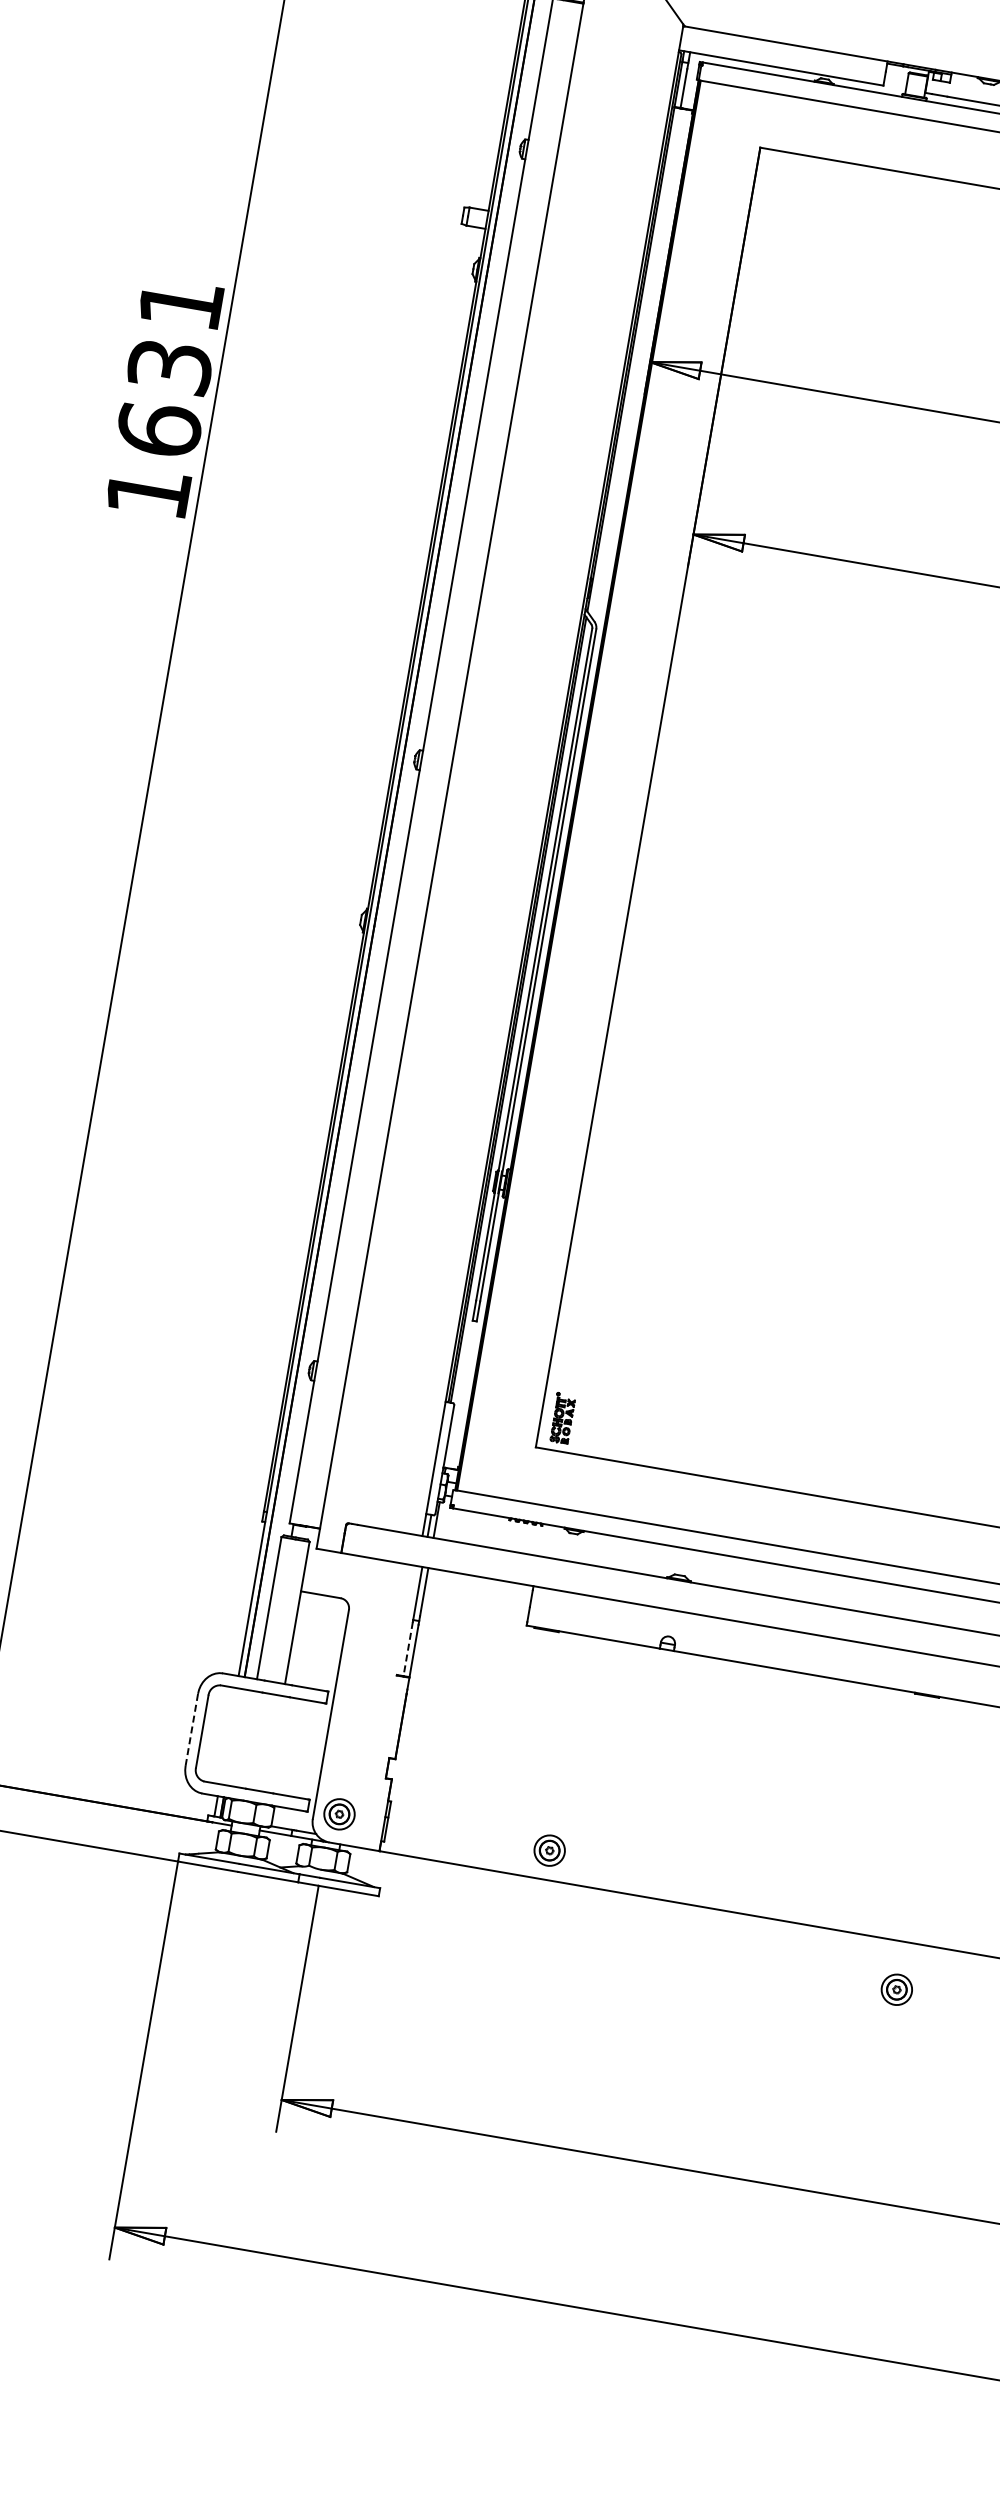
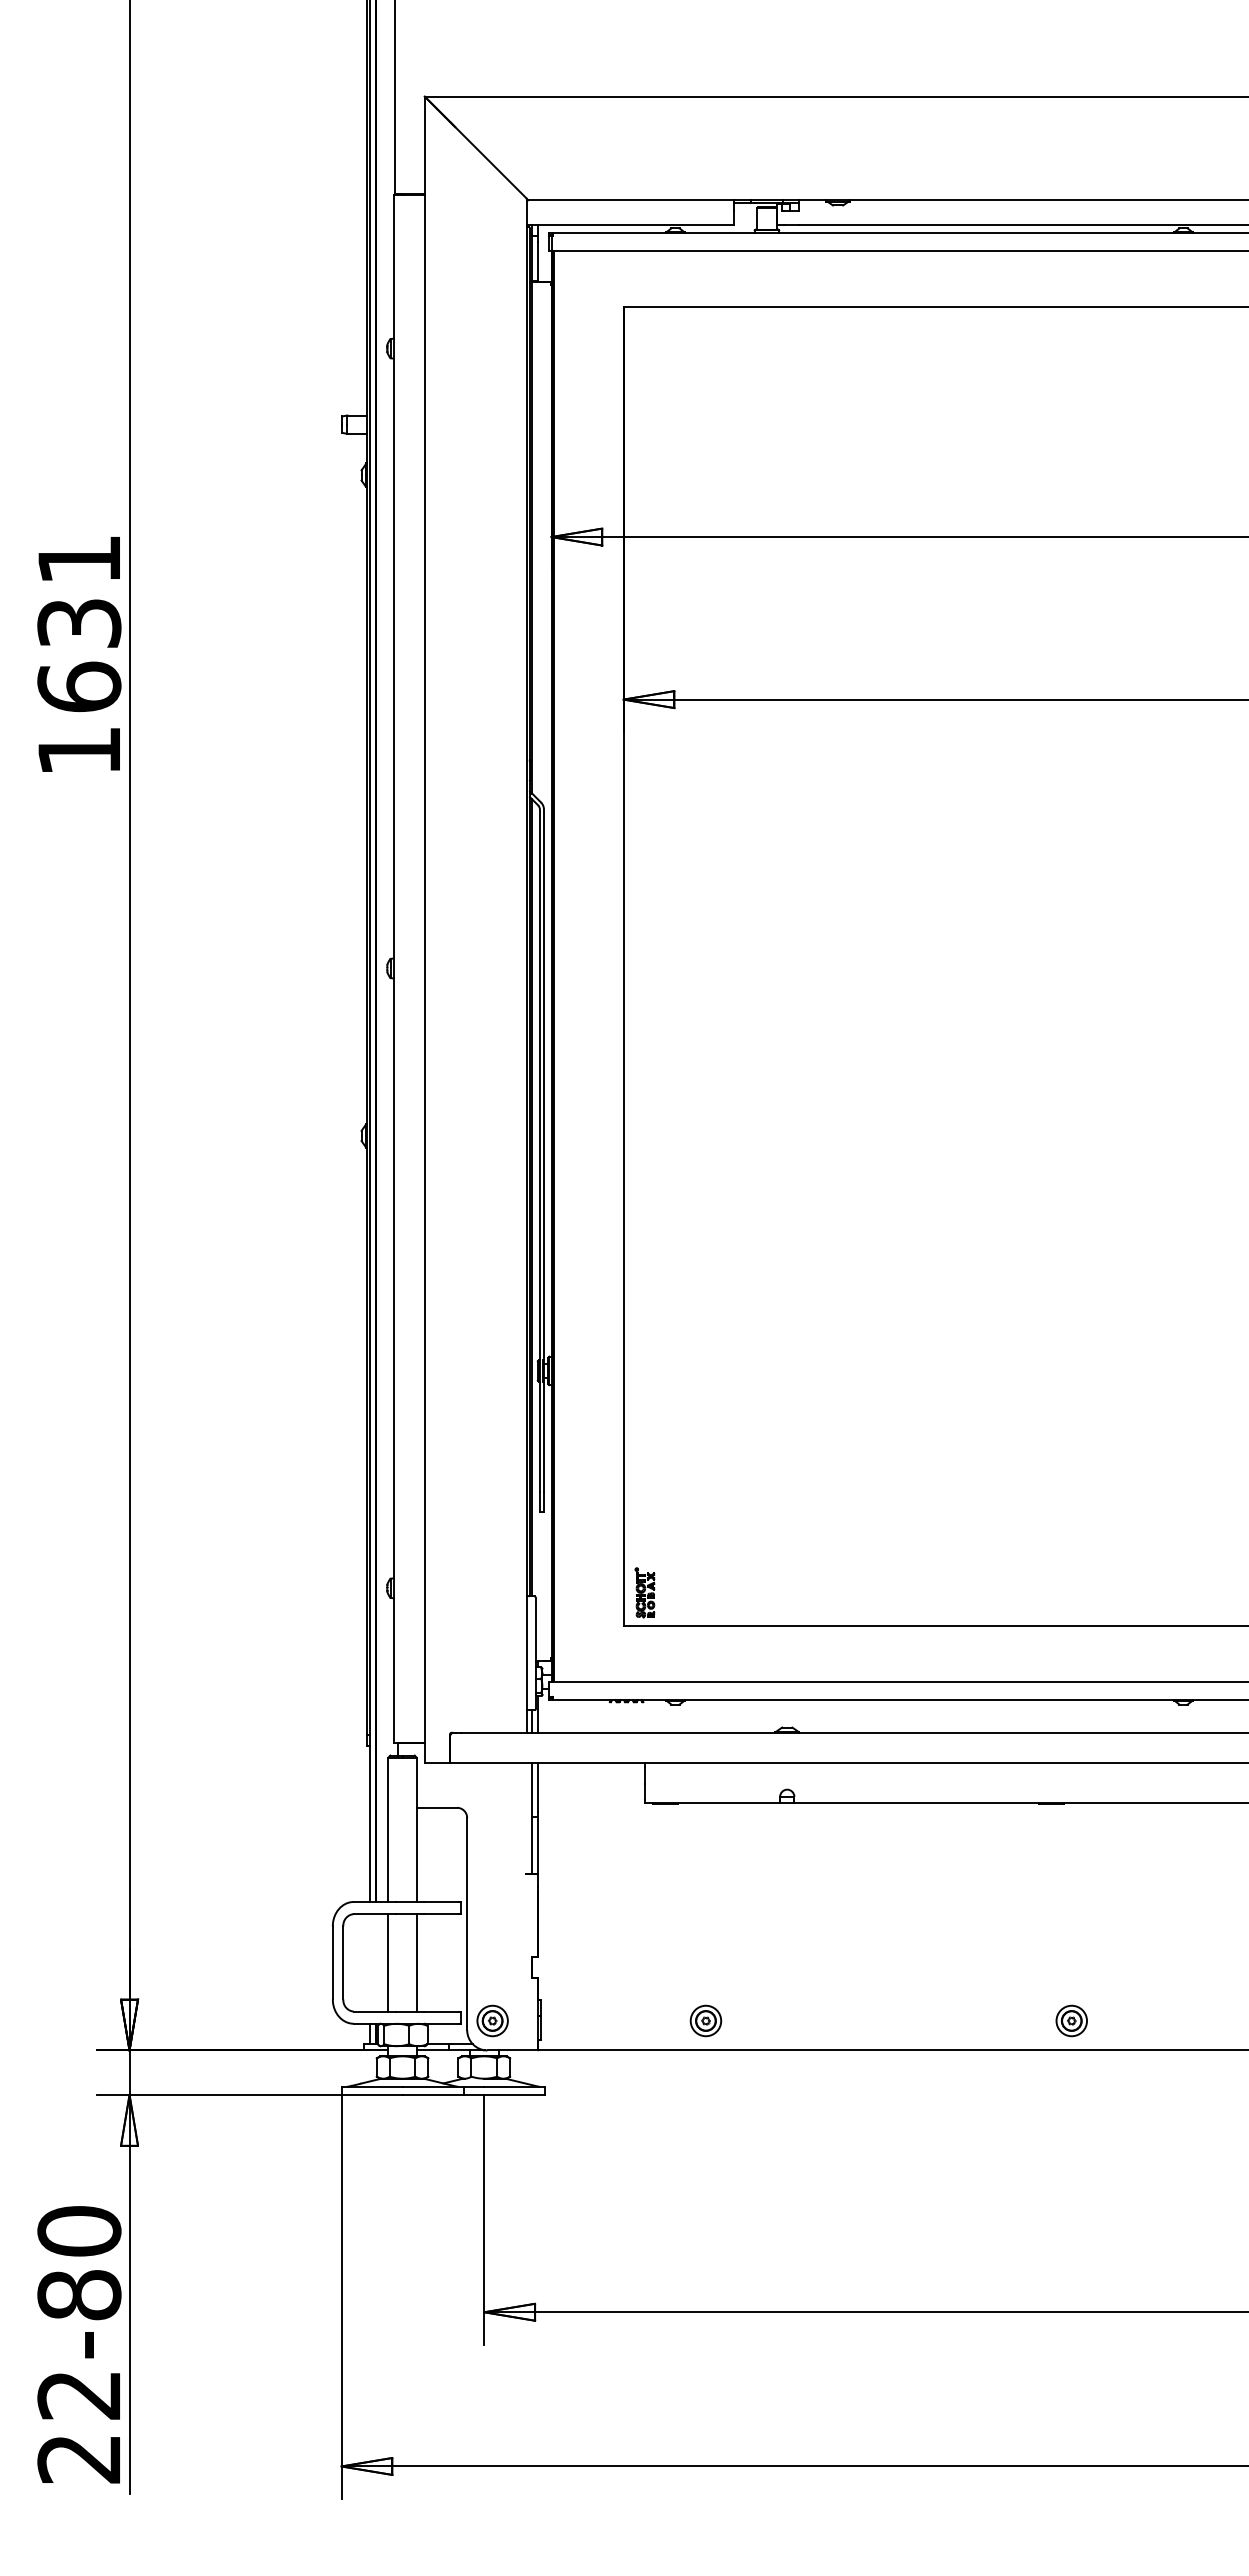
line: (408, 1649) -> (532, 1846), dashed -> solid
line: (191, 1729) -> (332, 1962), dashed -> solid
line: (246, 1738) -> (388, 1962), added
line: (274, 1743) -> (416, 1962), added
part: (896, 1989) -> (1071, 2020), moved

